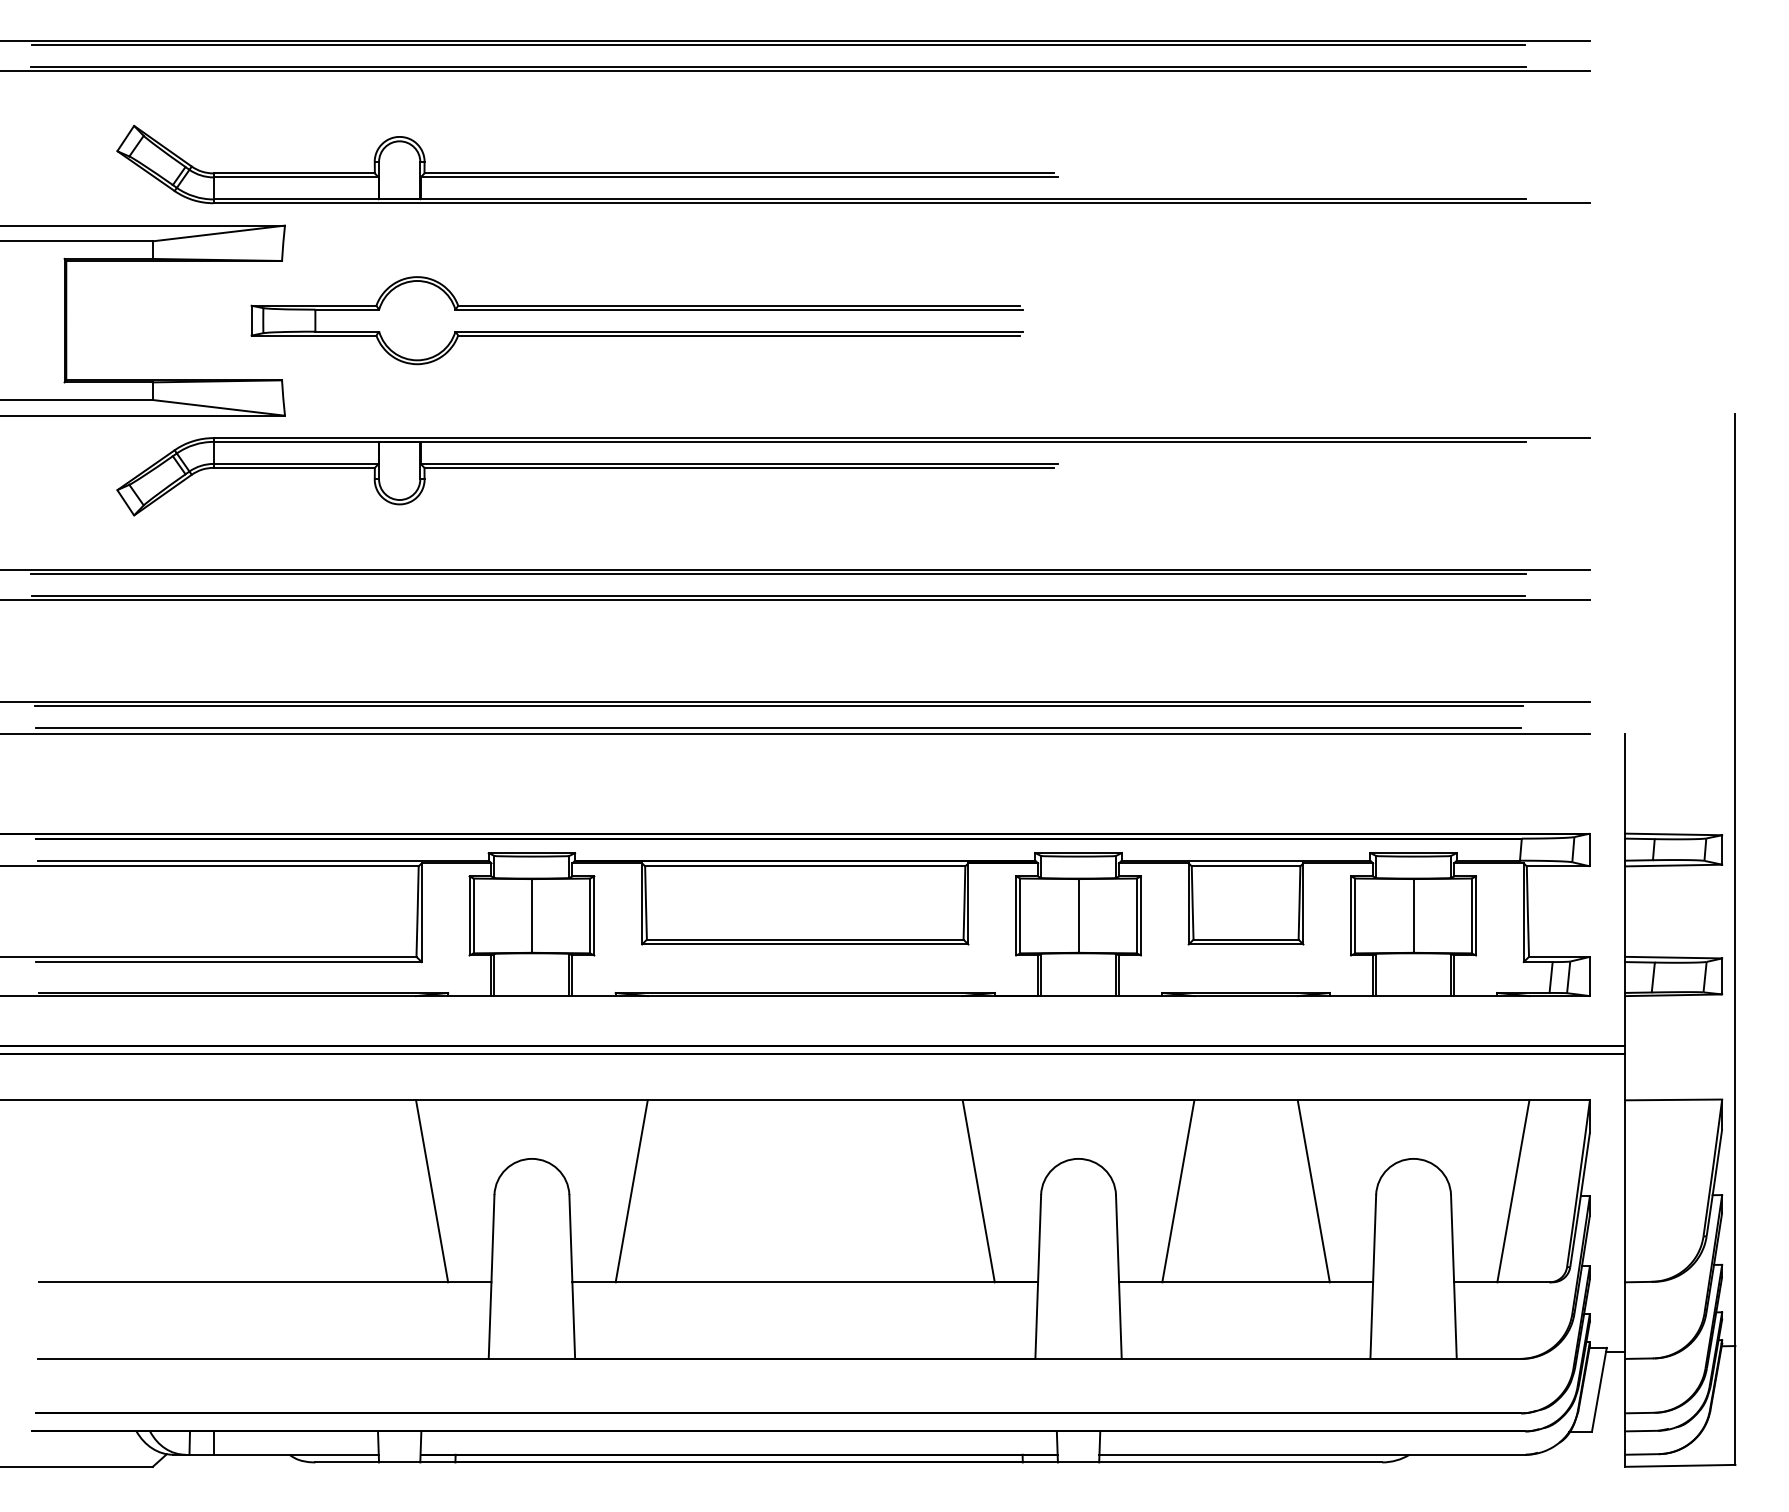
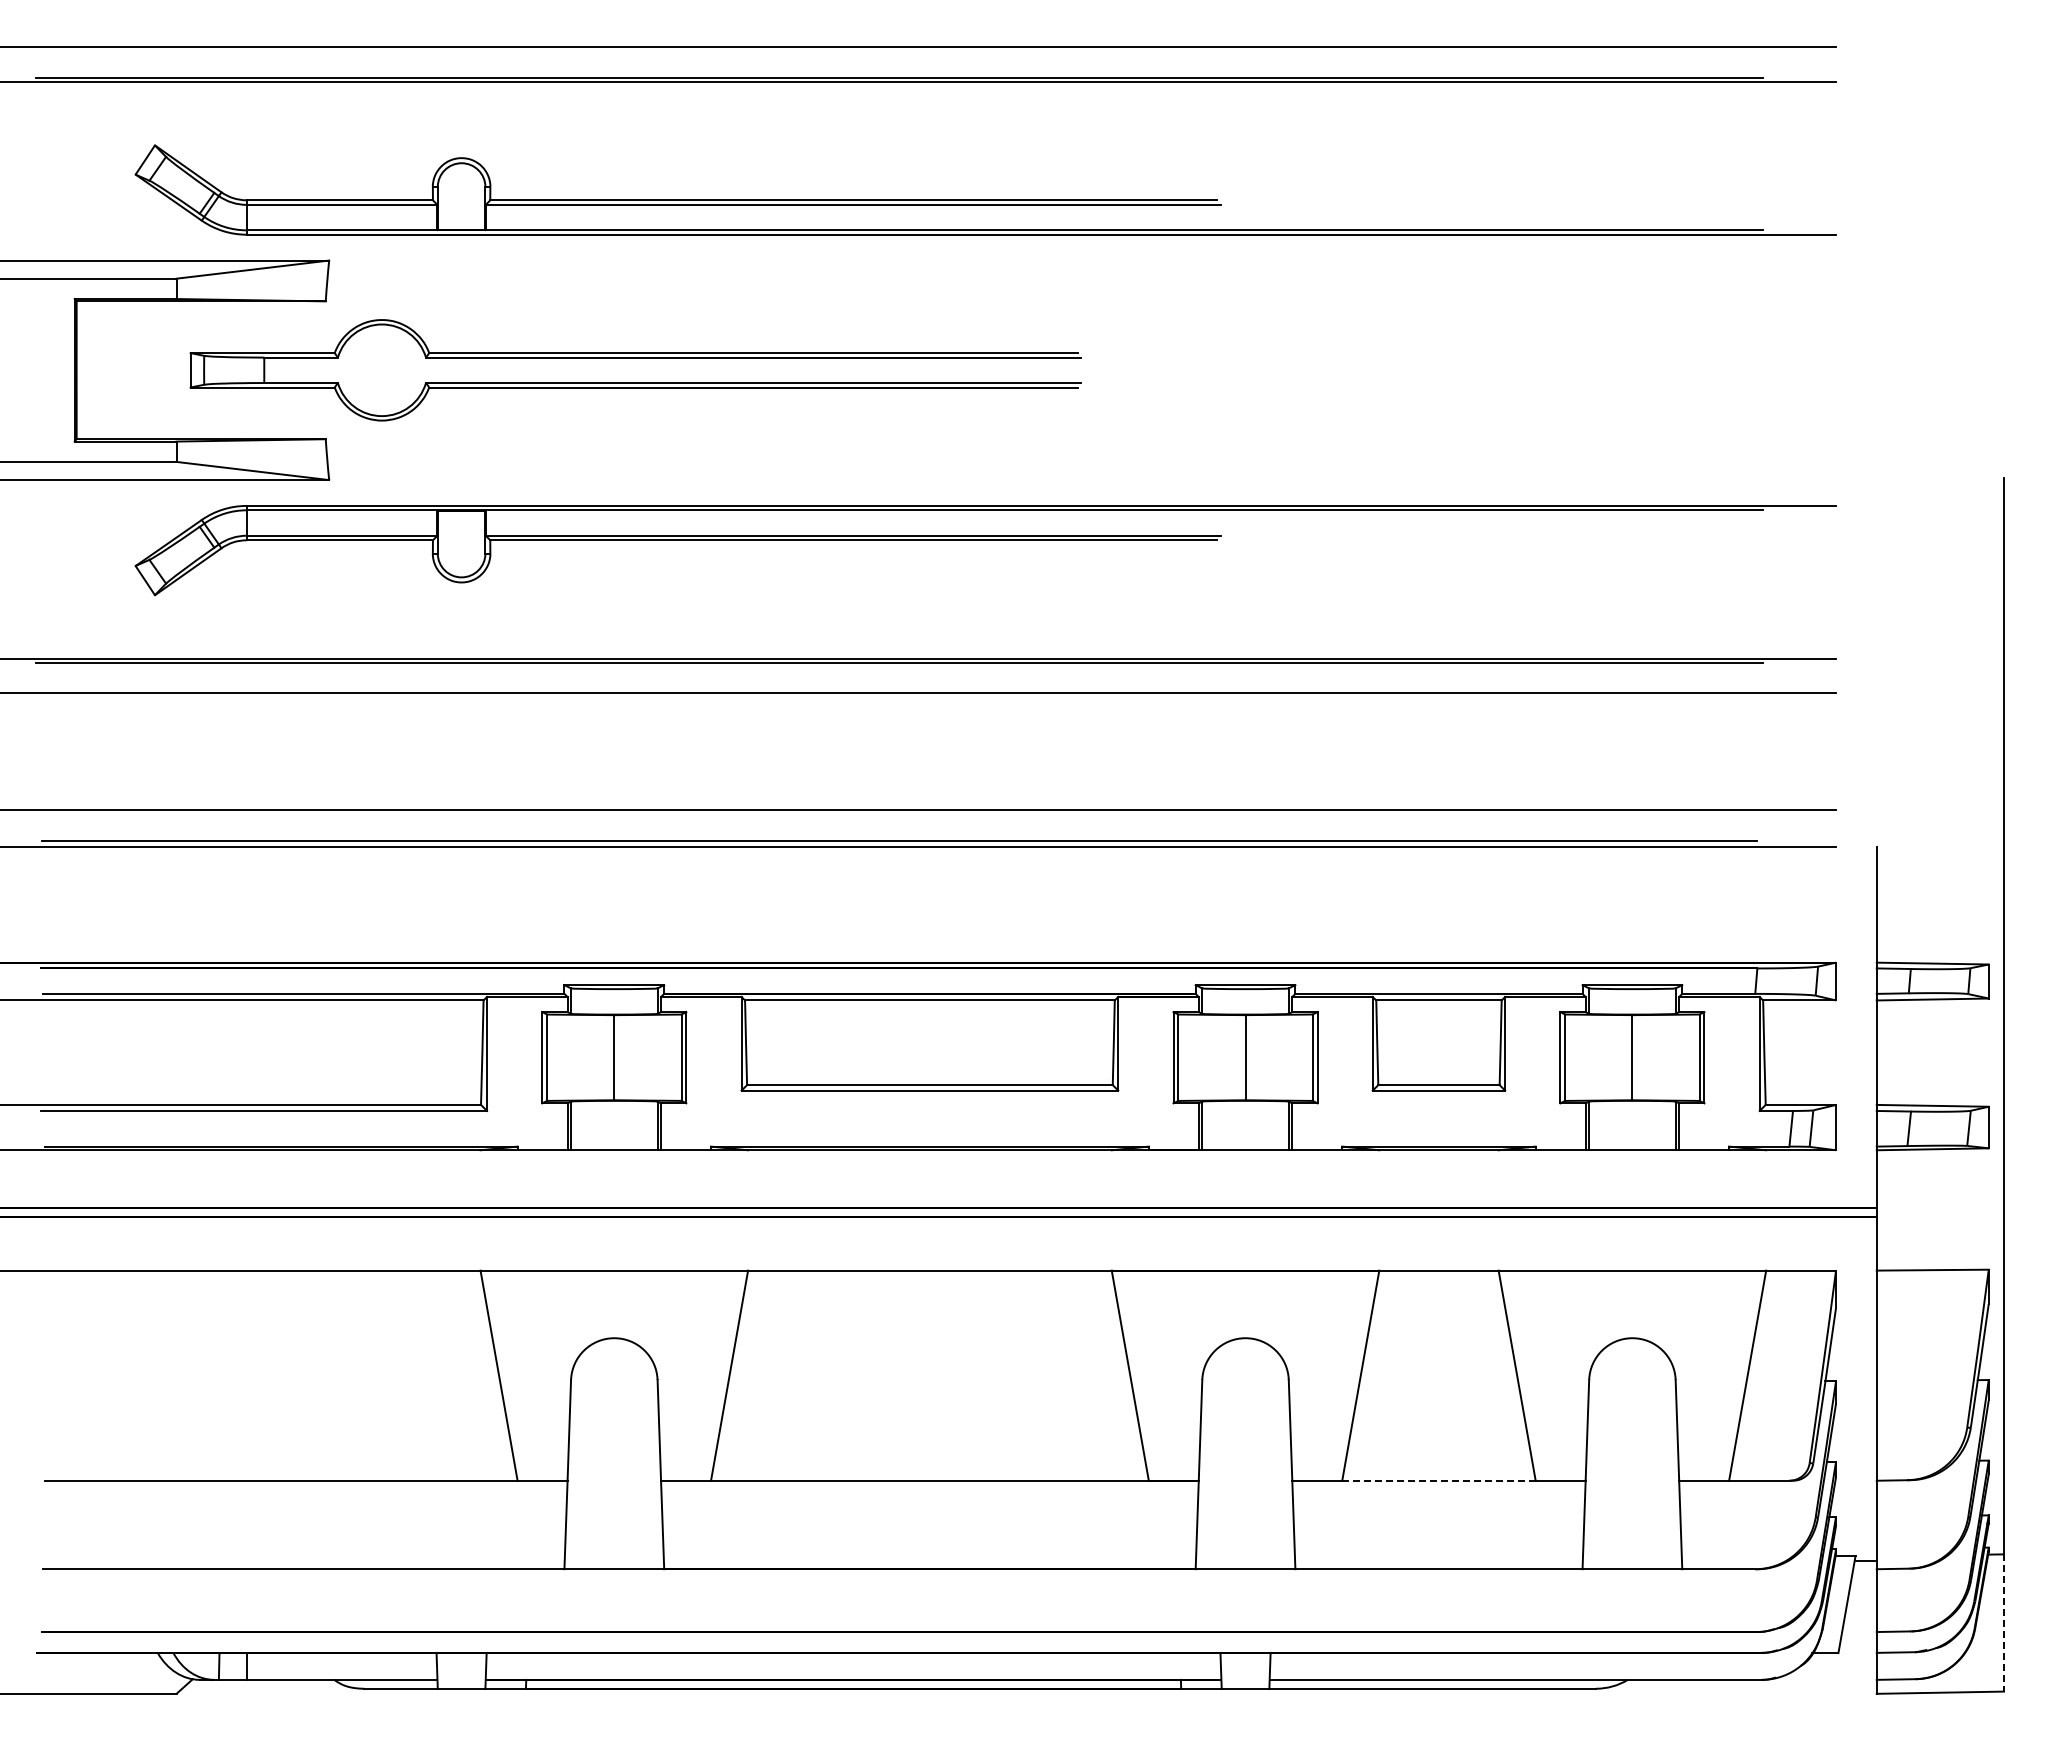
line: (778, 45) -> (899, 52), removed
part: (636, 310) -> (635, 358), moved
line: (778, 596) -> (899, 688), removed
line: (778, 706) -> (899, 815), removed
line: (1245, 1282) -> (1438, 1480), solid -> dashed
line: (1735, 1405) -> (2004, 1622), solid -> dashed

